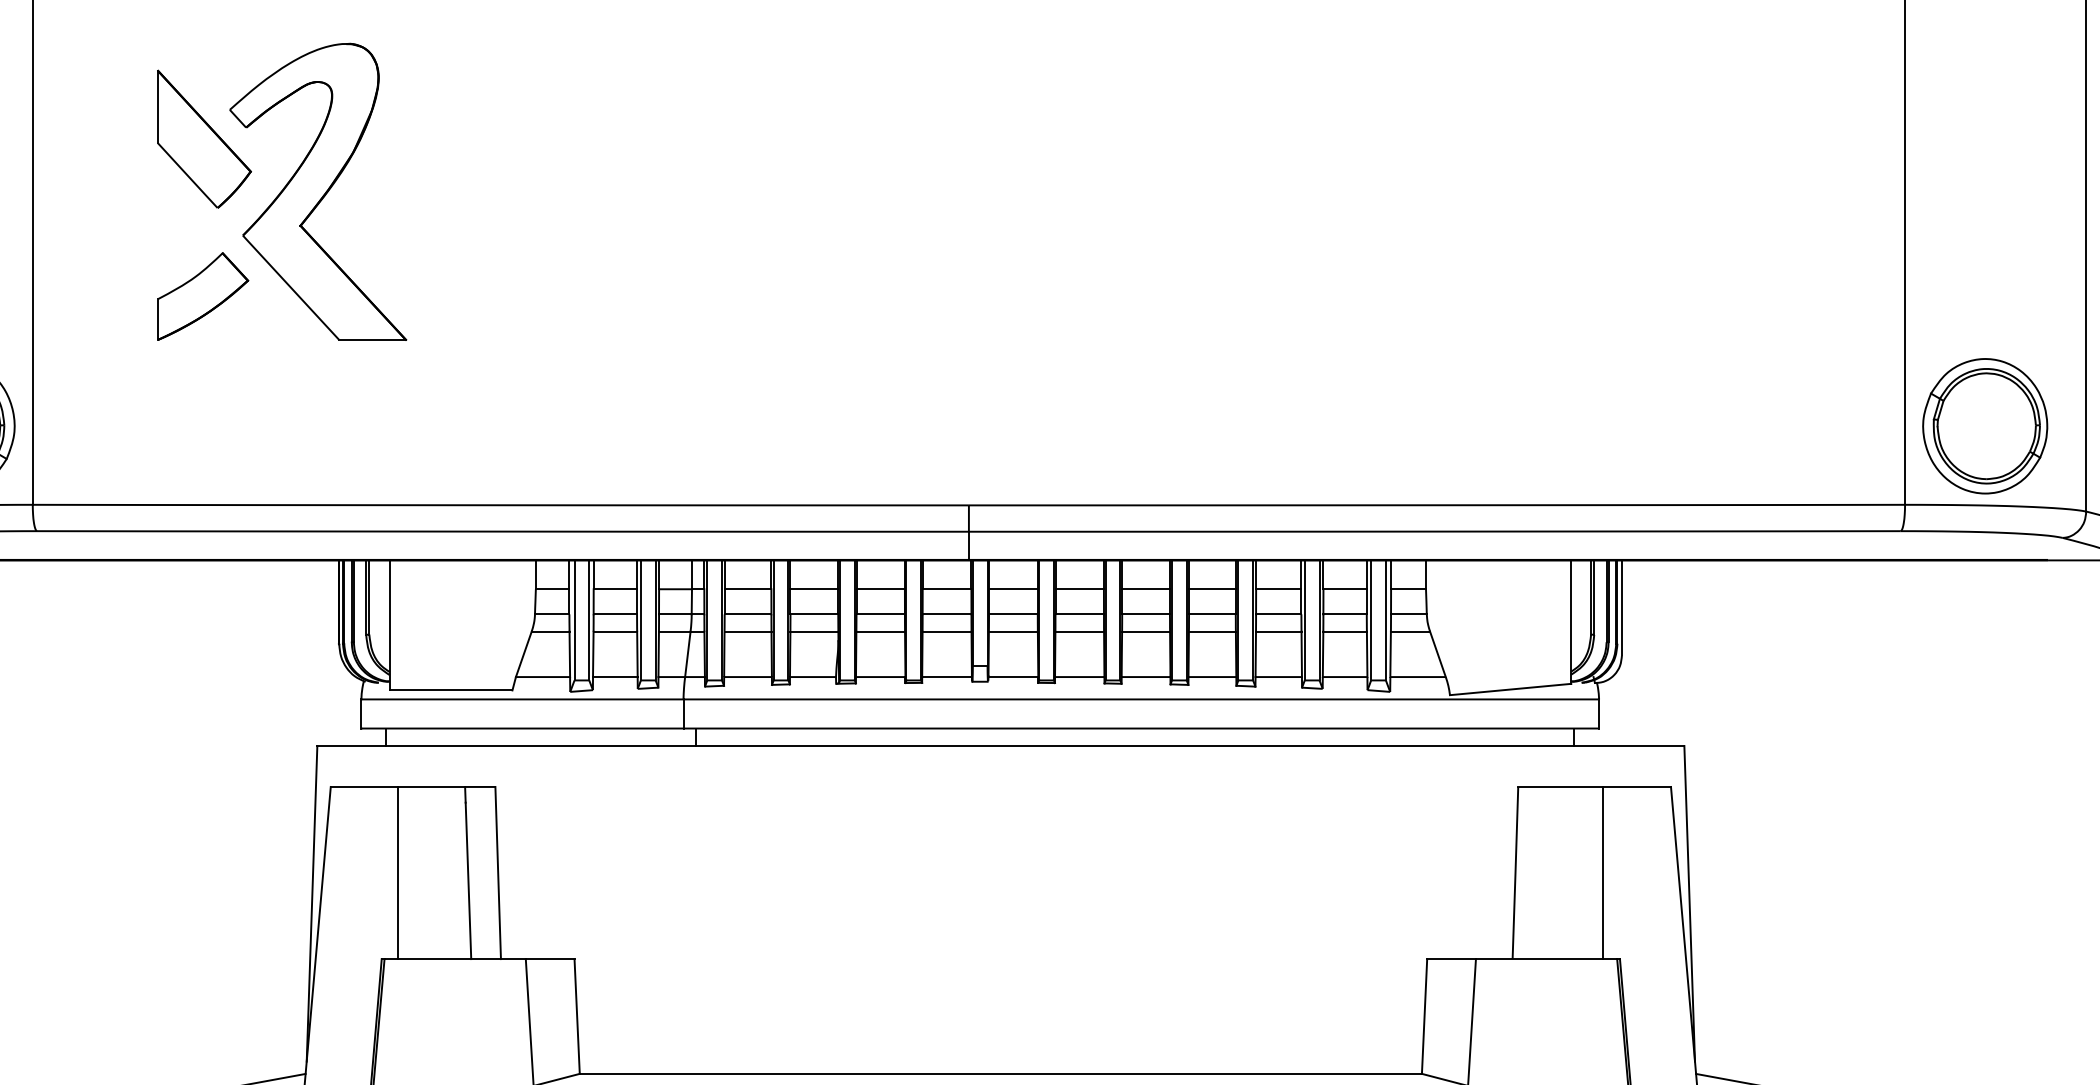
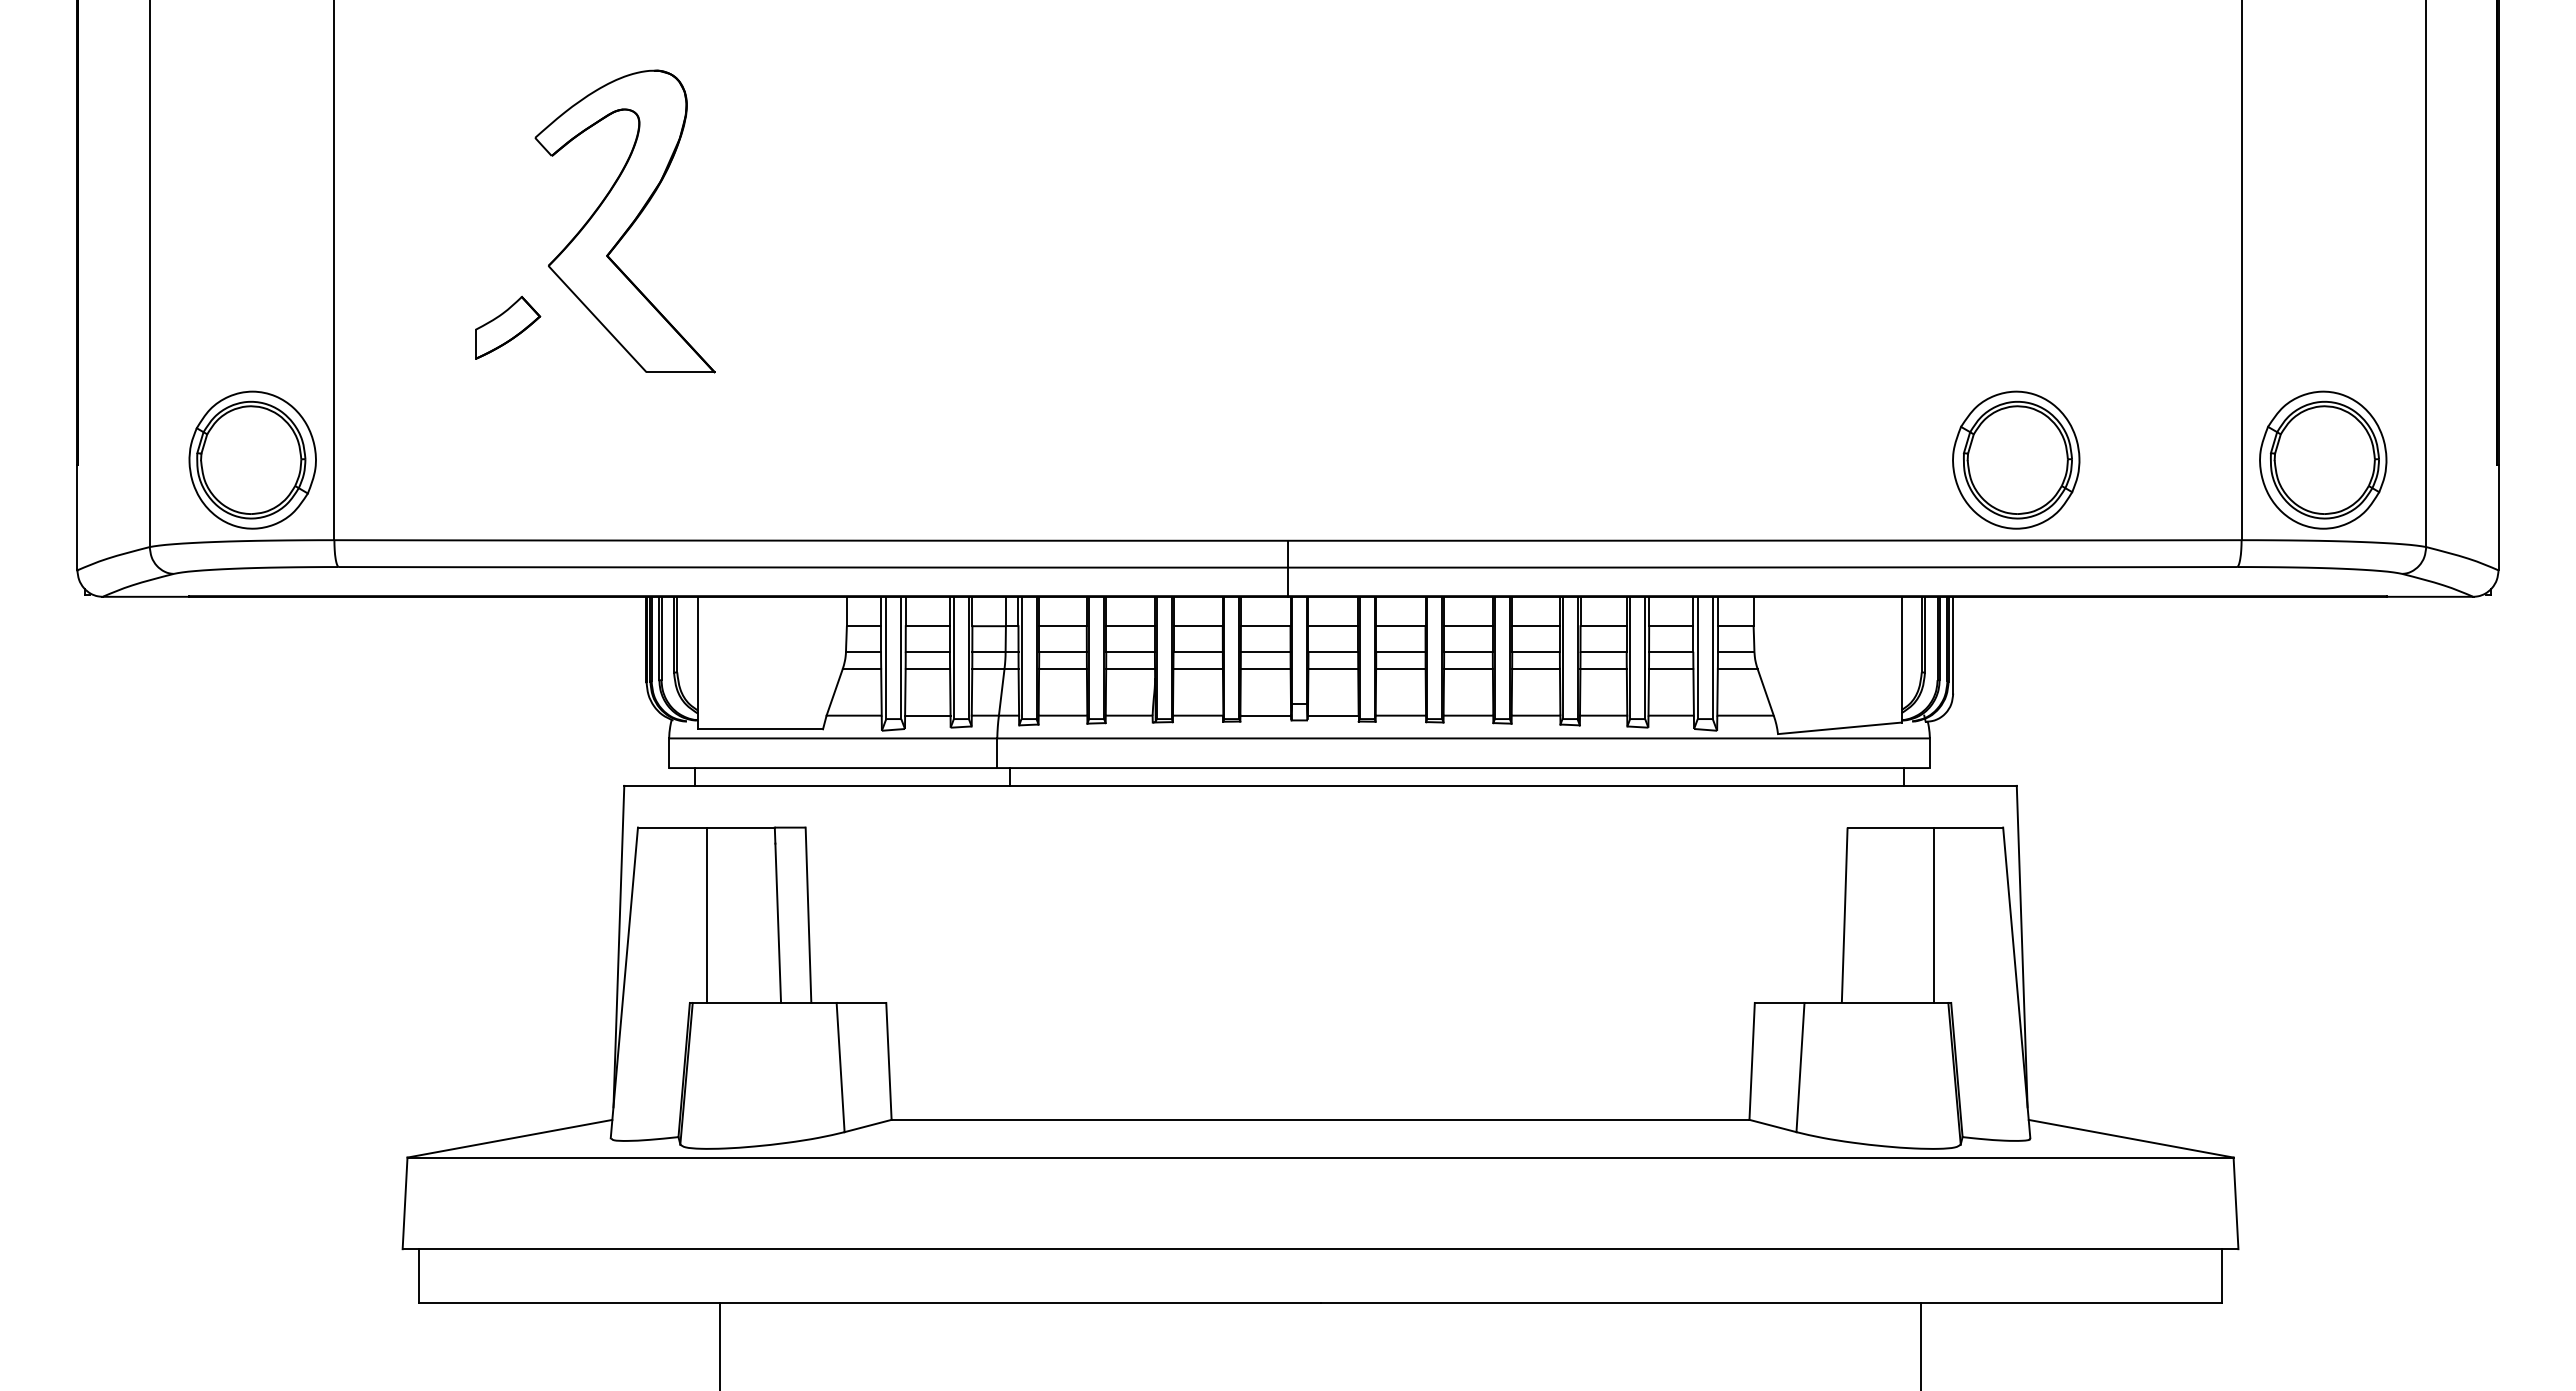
part: (204, 138) -> (509, 167), removed
part: (202, 296) -> (507, 327), size x0.7
part: (1684, 425) -> (2016, 459), added

